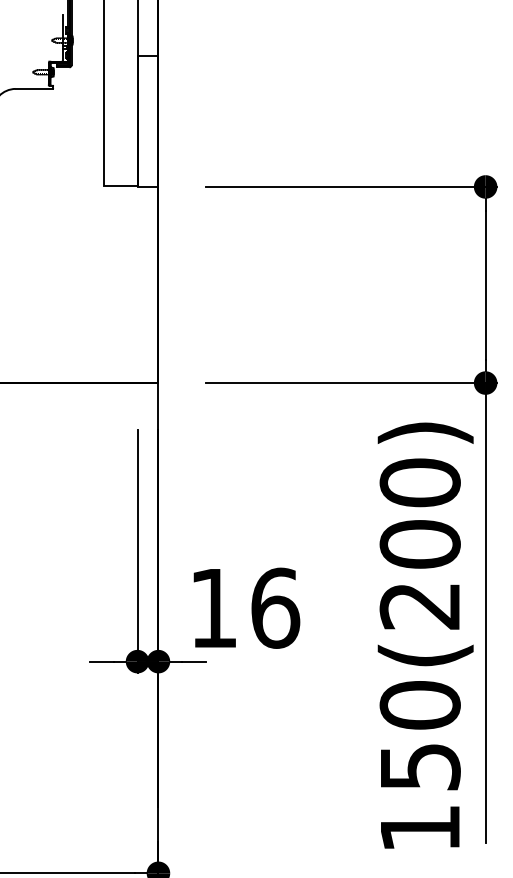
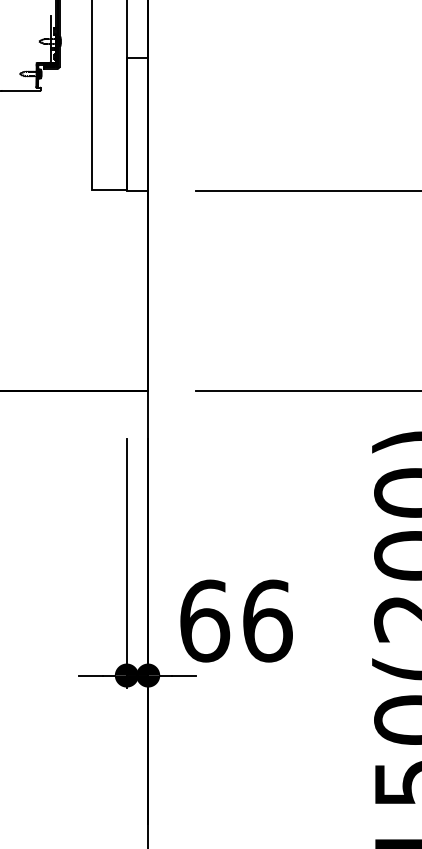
text: (214, 607) -> (205, 620), 16 -> 66

